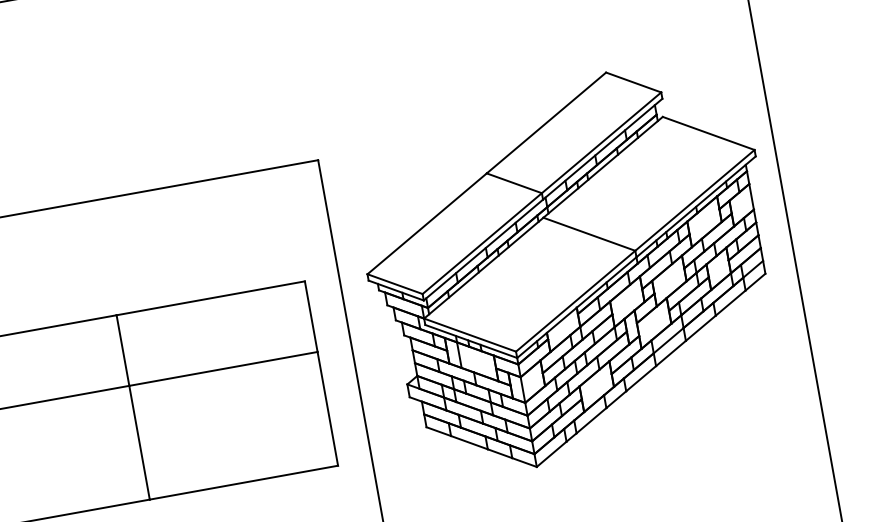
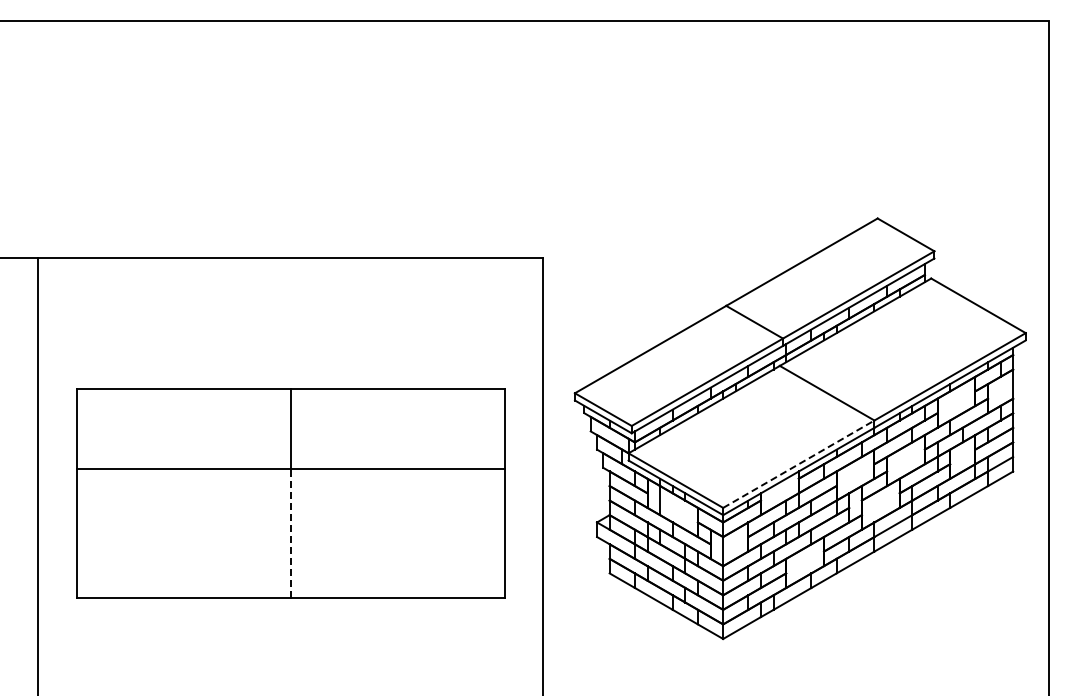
line: (576, 300) -> (799, 463), solid -> dashed
line: (139, 442) -> (290, 533), solid -> dashed

